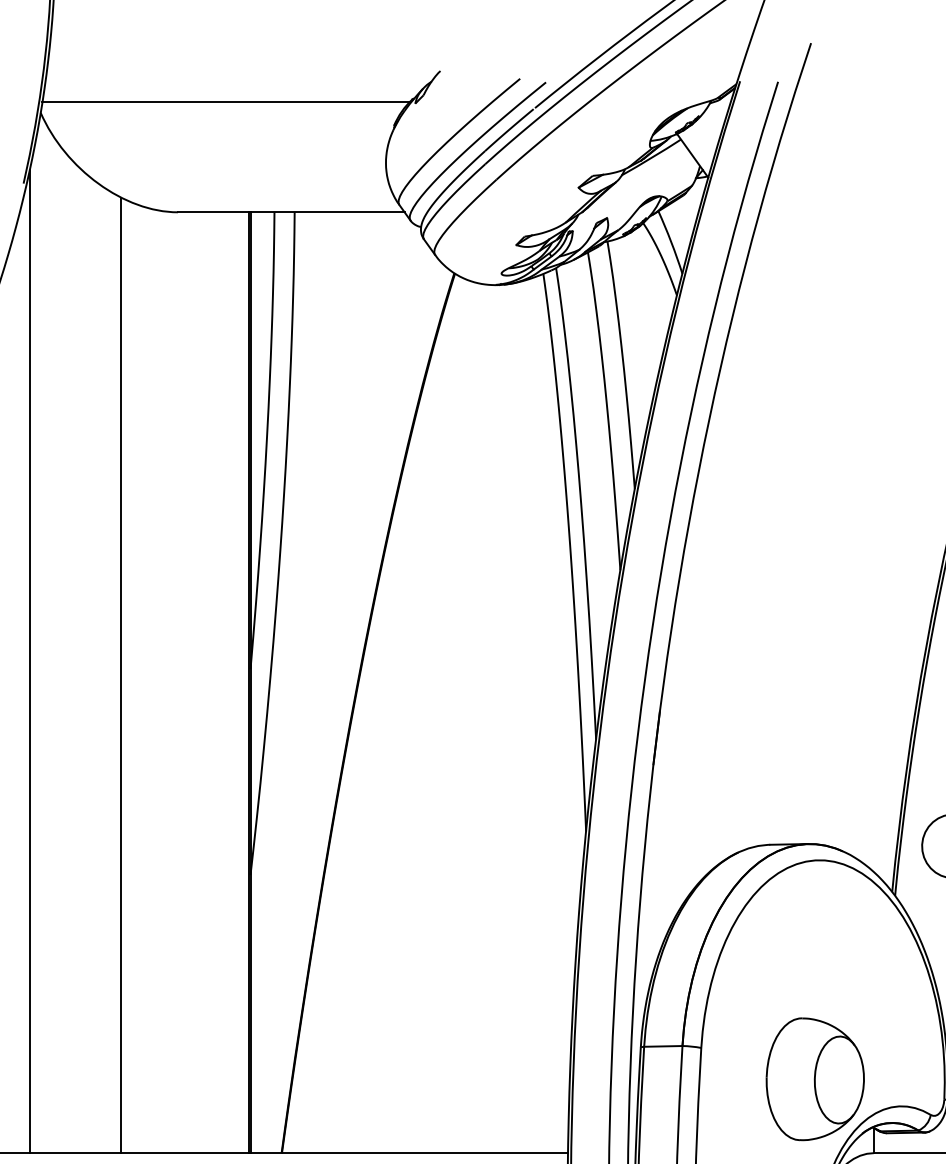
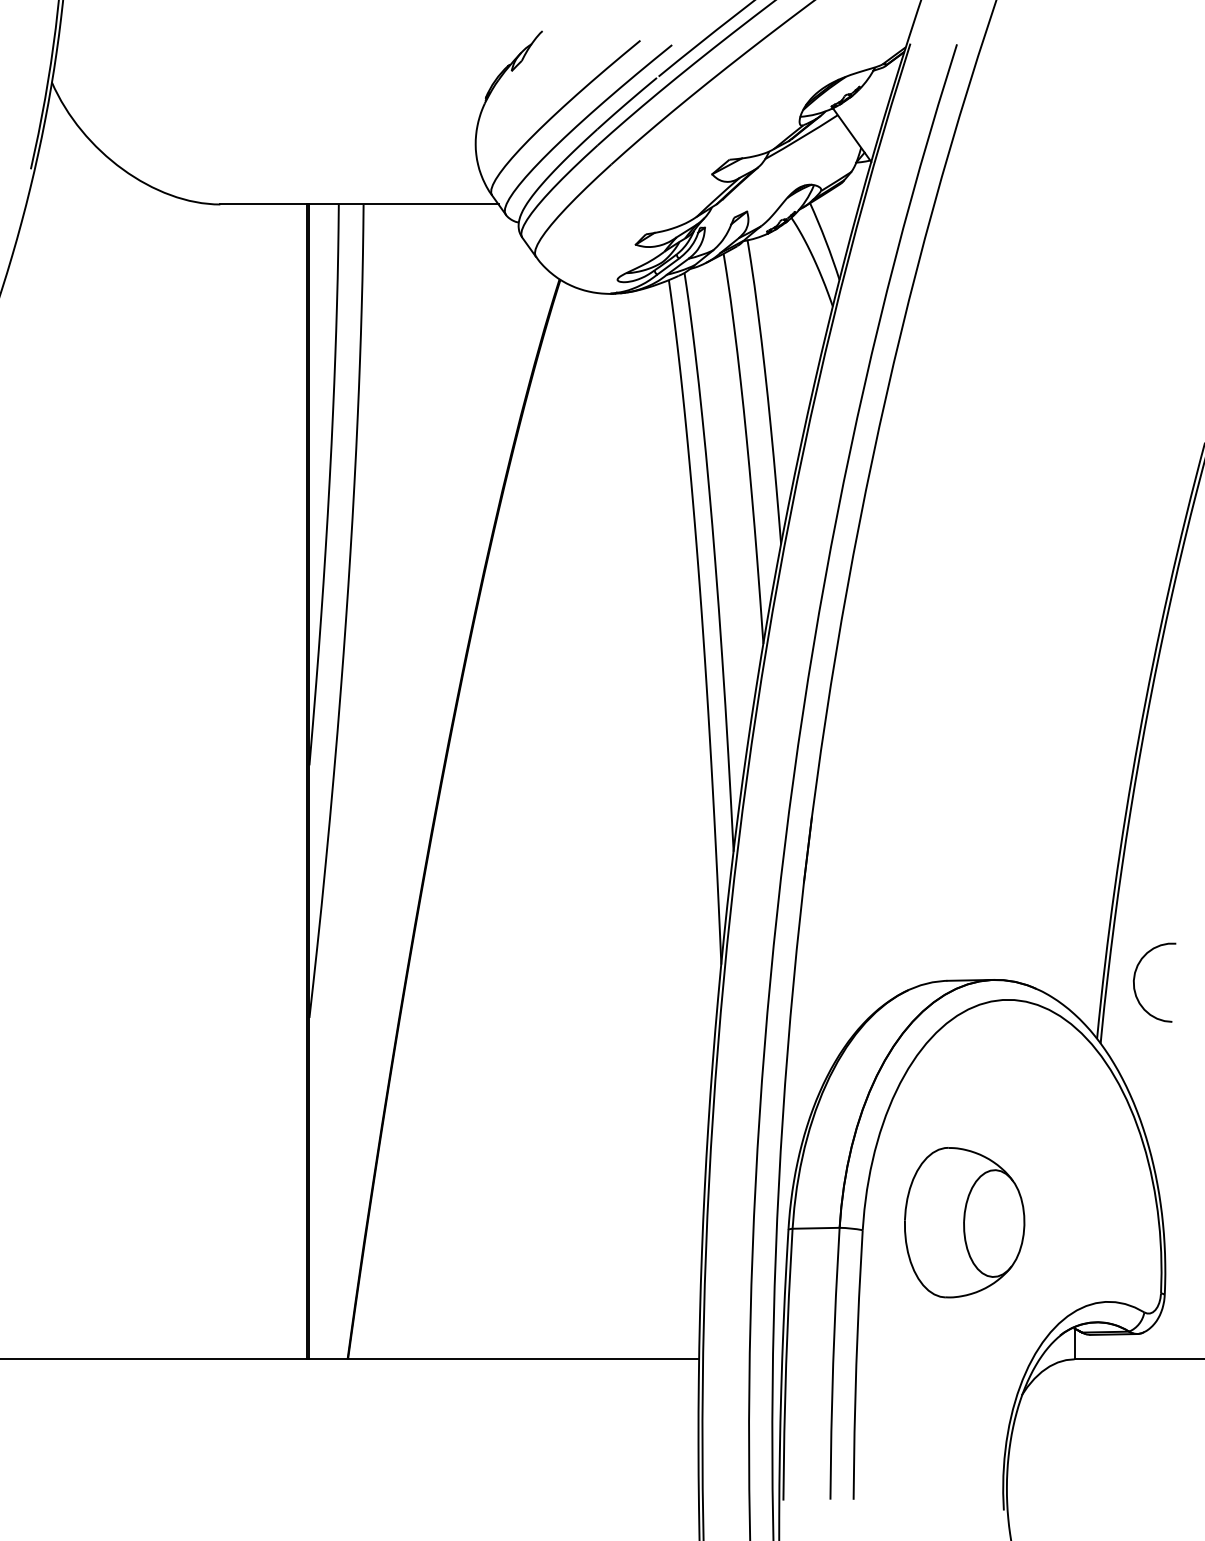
line: (226, 102) -> (279, 69), removed
line: (29, 661) -> (38, 755), removed
line: (121, 675) -> (150, 772), removed
part: (815, 1079) -> (964, 1222), moved

